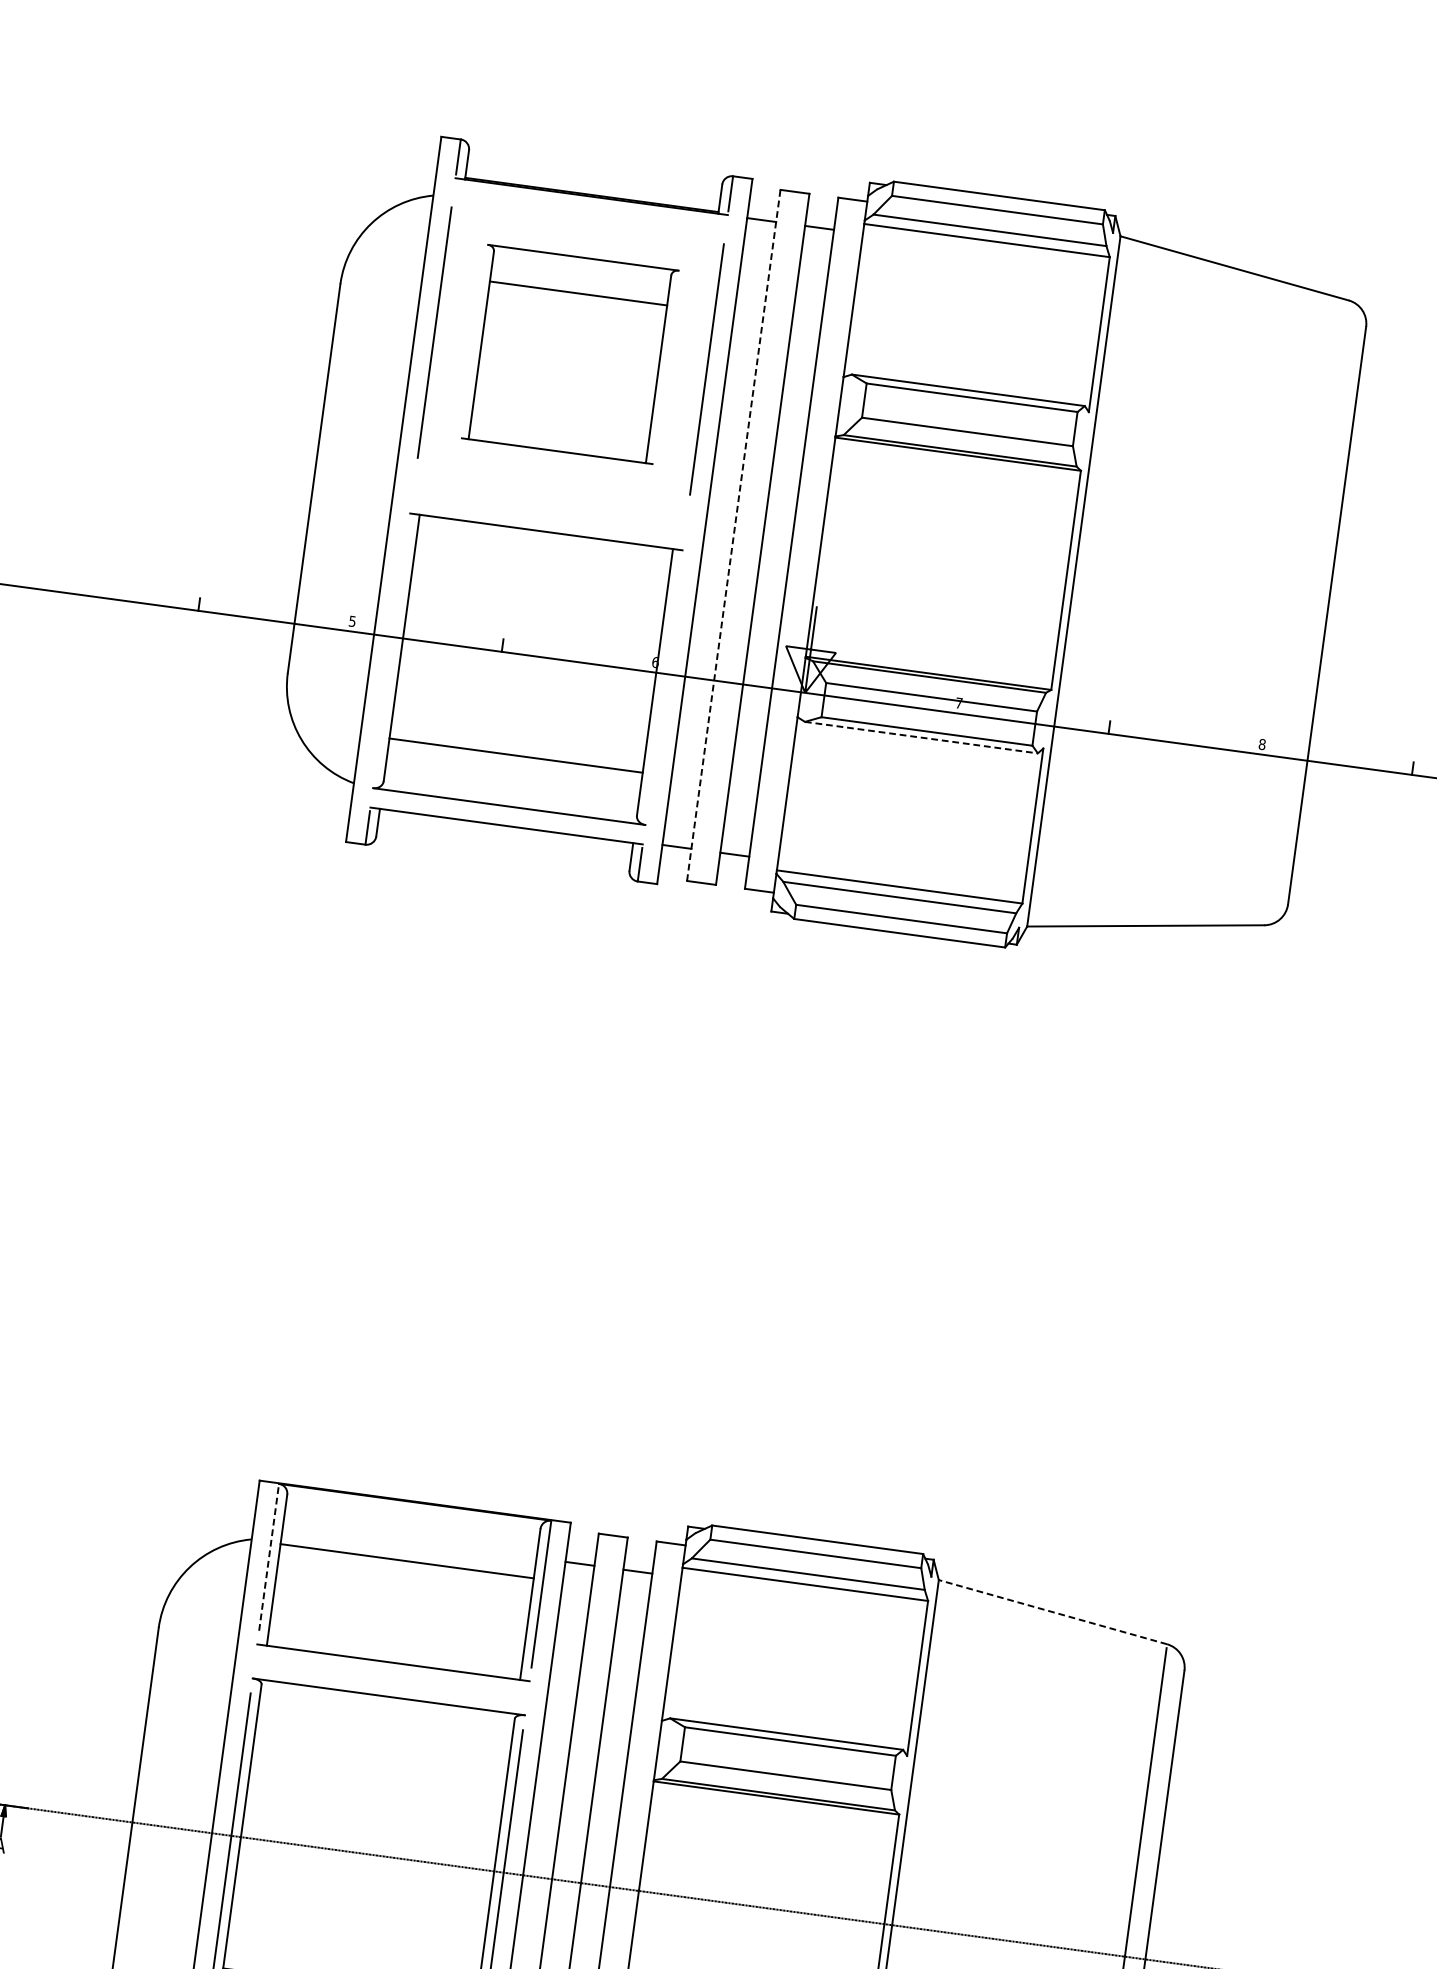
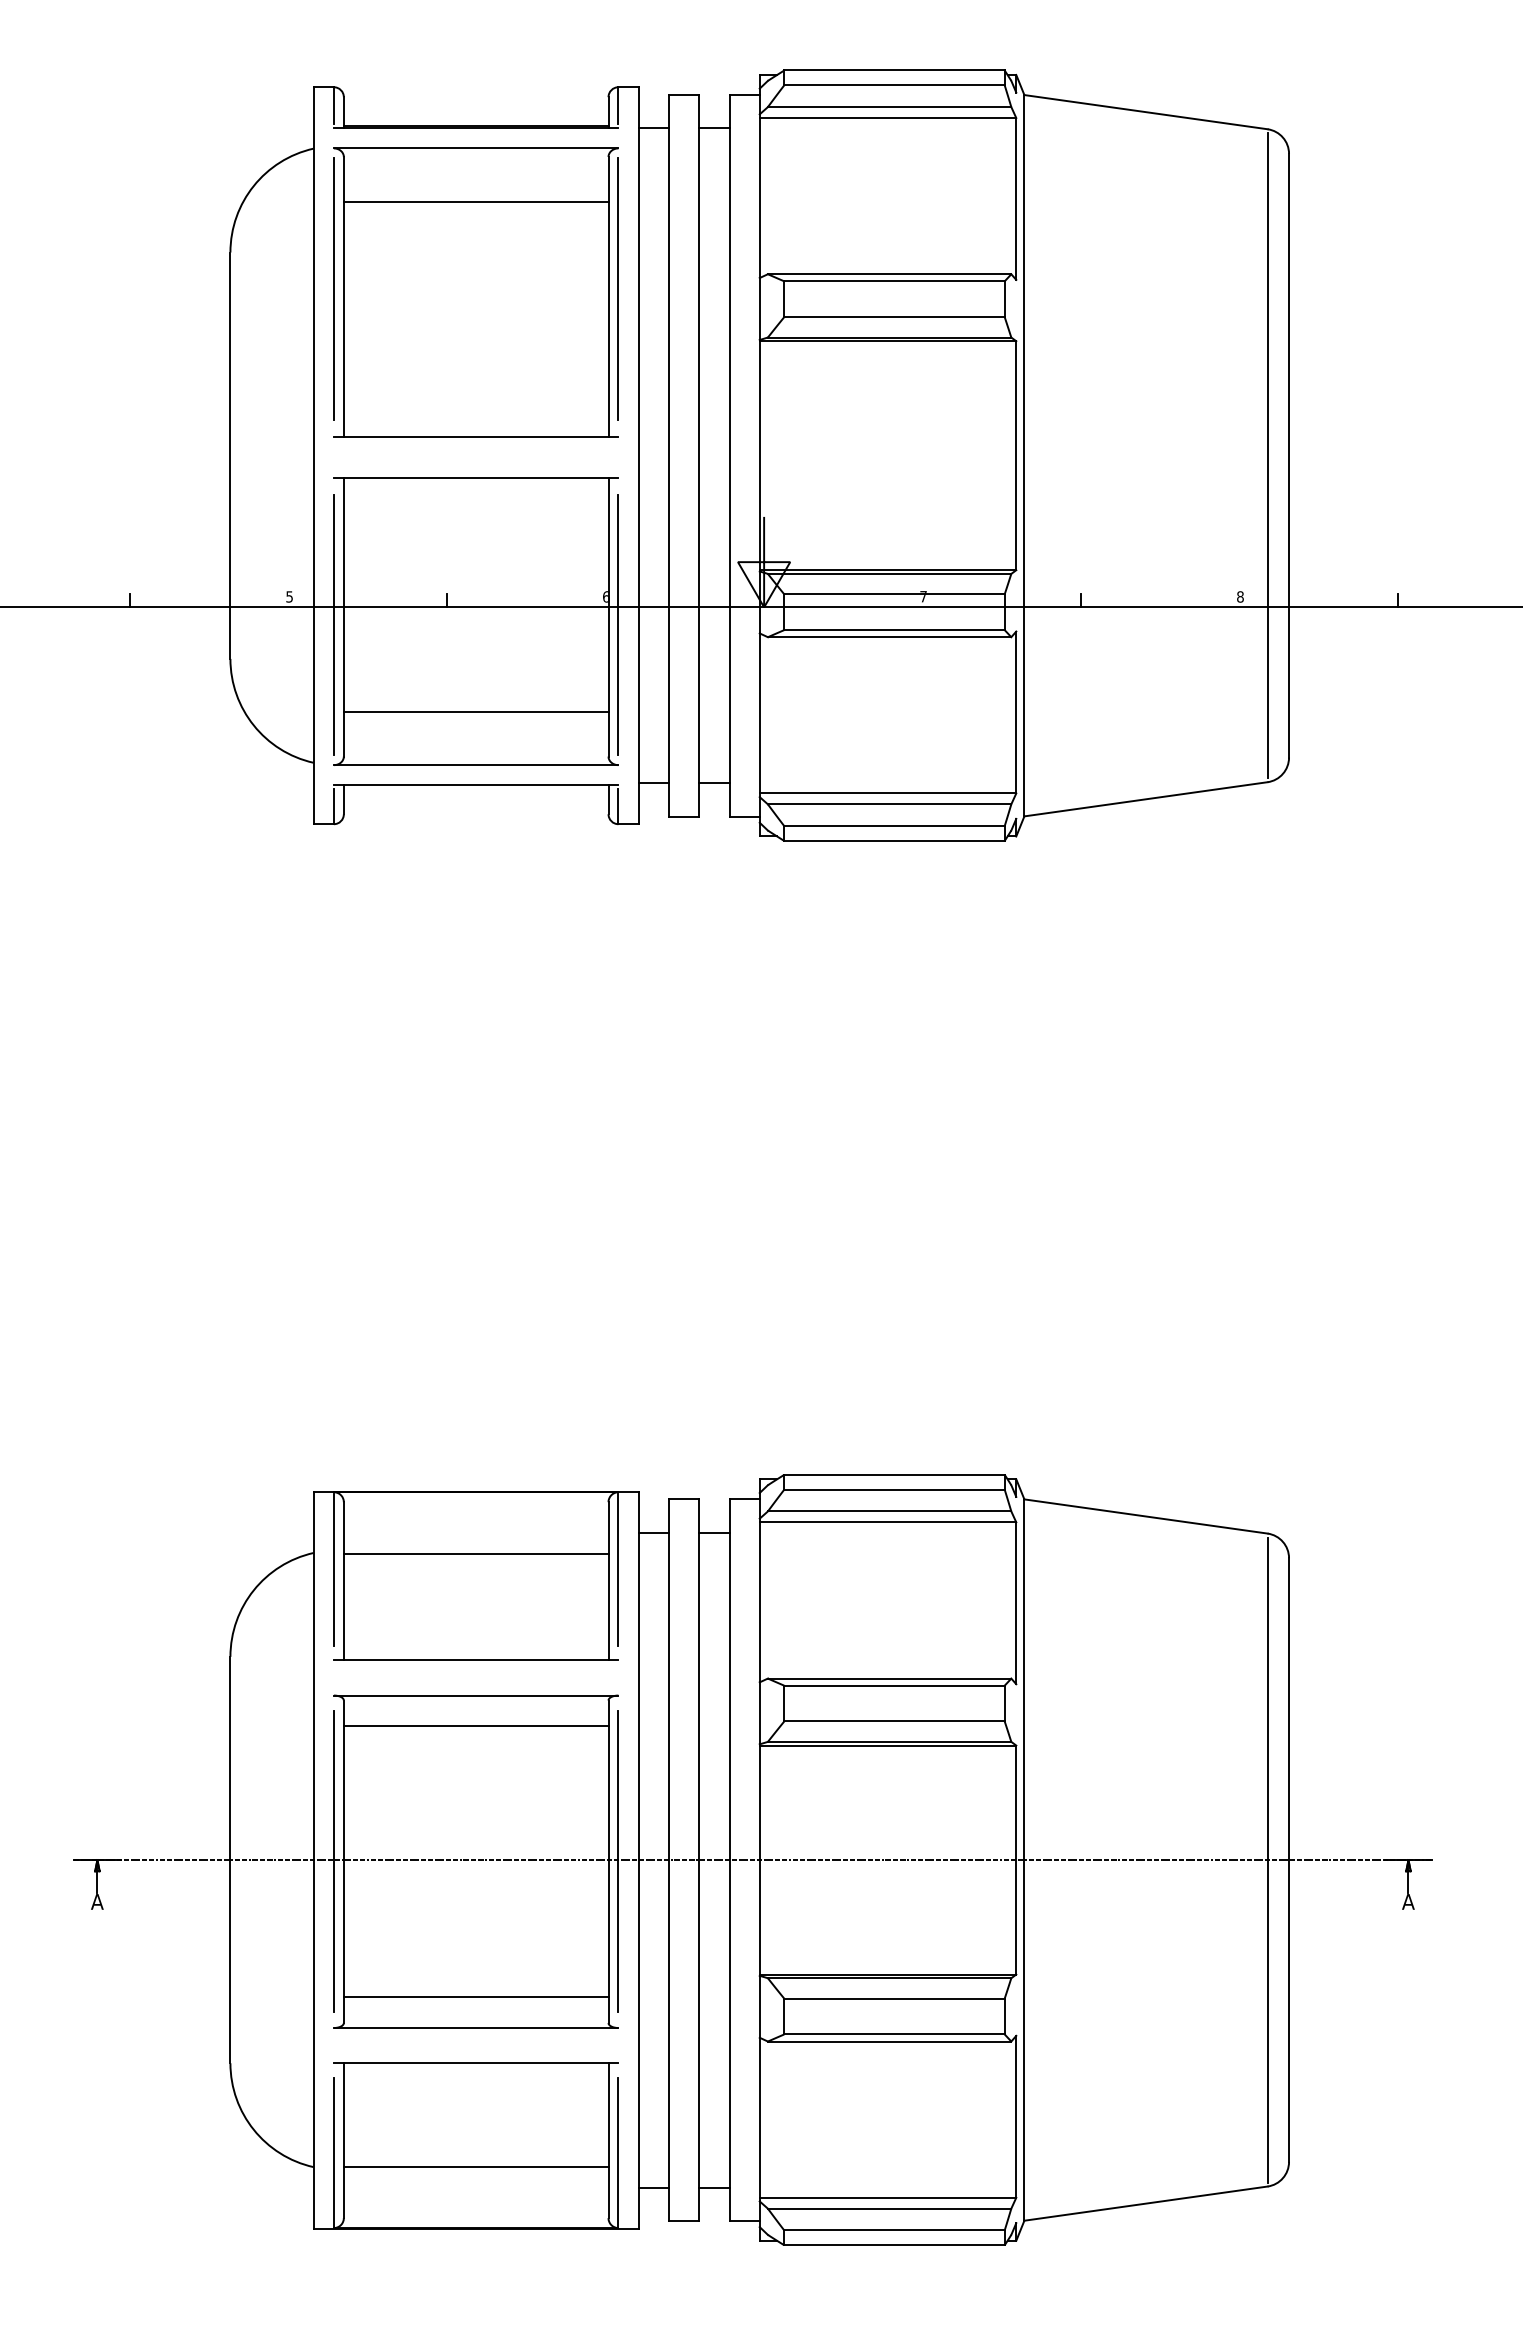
part: (569, 354) -> (475, 292), size x1.43
line: (734, 535) -> (669, 455), dashed -> solid
line: (1306, 612) -> (1267, 455), added
line: (390, 654) -> (333, 625), added
line: (663, 691) -> (618, 625), added
line: (921, 737) -> (889, 637), dashed -> solid
line: (268, 1557) -> (333, 1569), dashed -> solid
line: (1053, 1612) -> (1146, 1516), dashed -> solid
line: (384, 1726) -> (475, 1726), added

